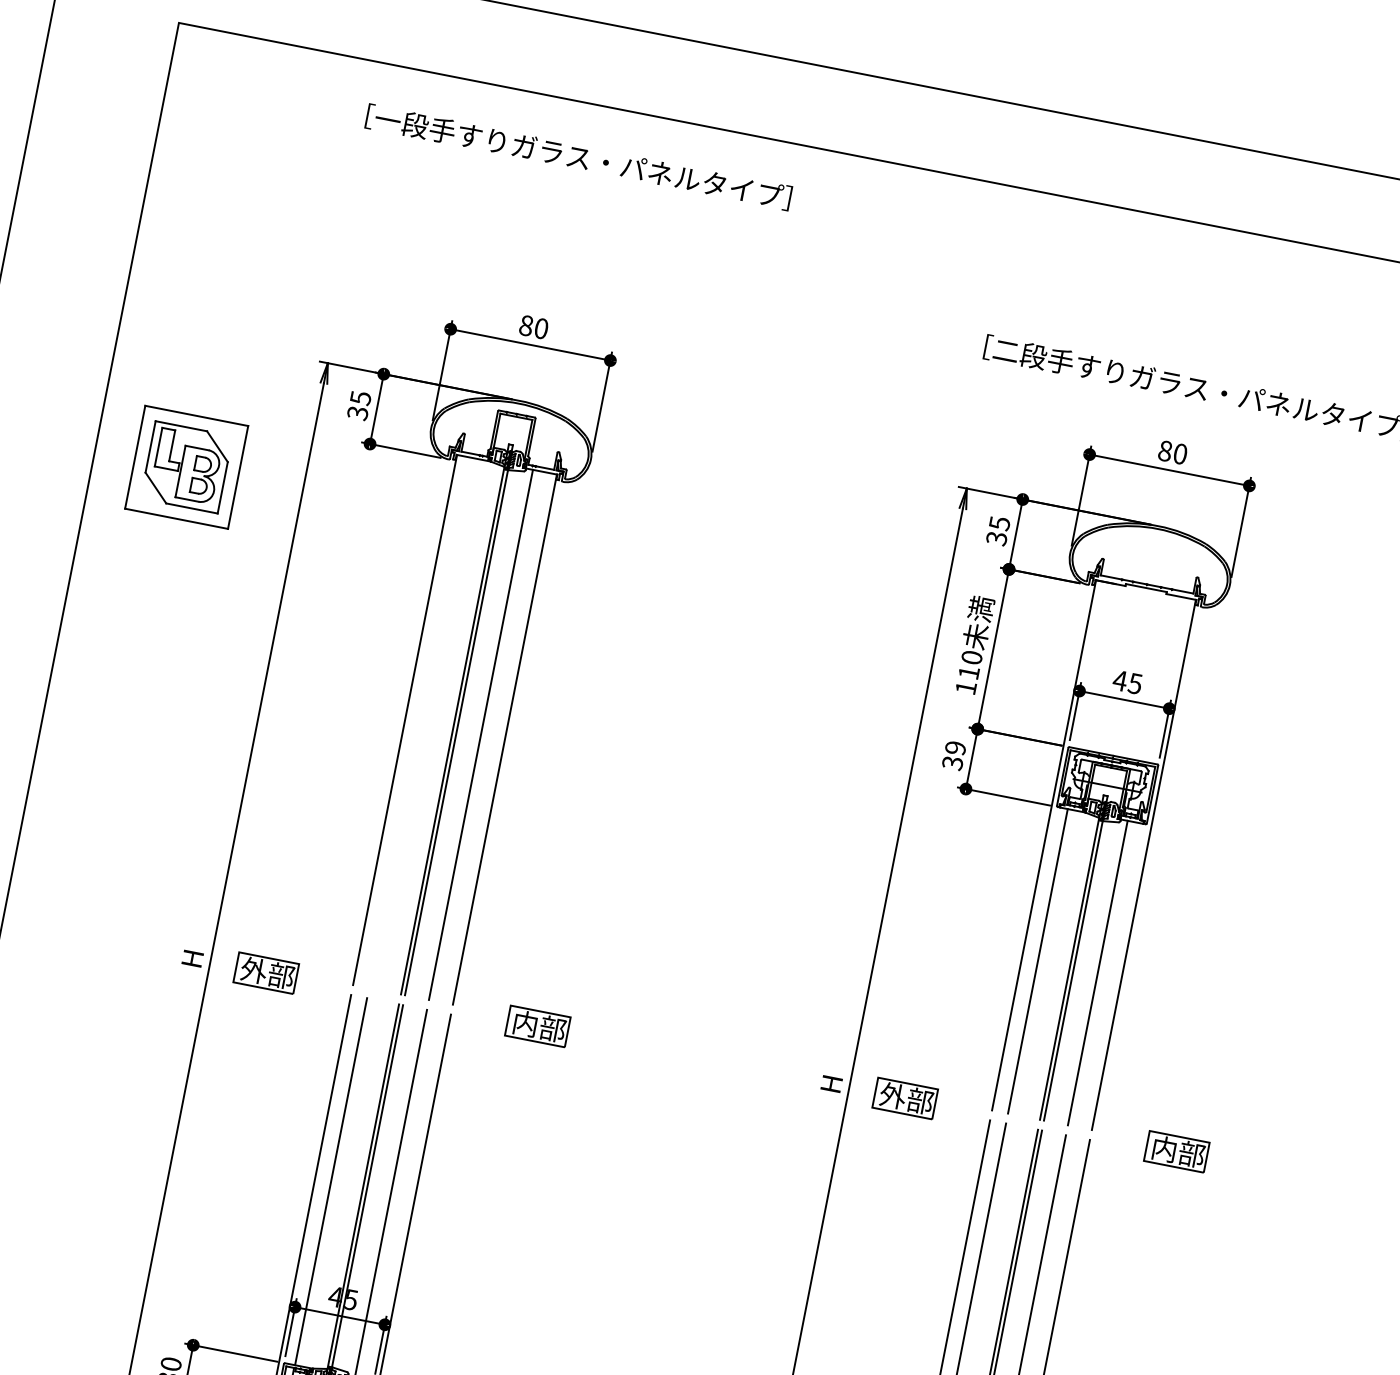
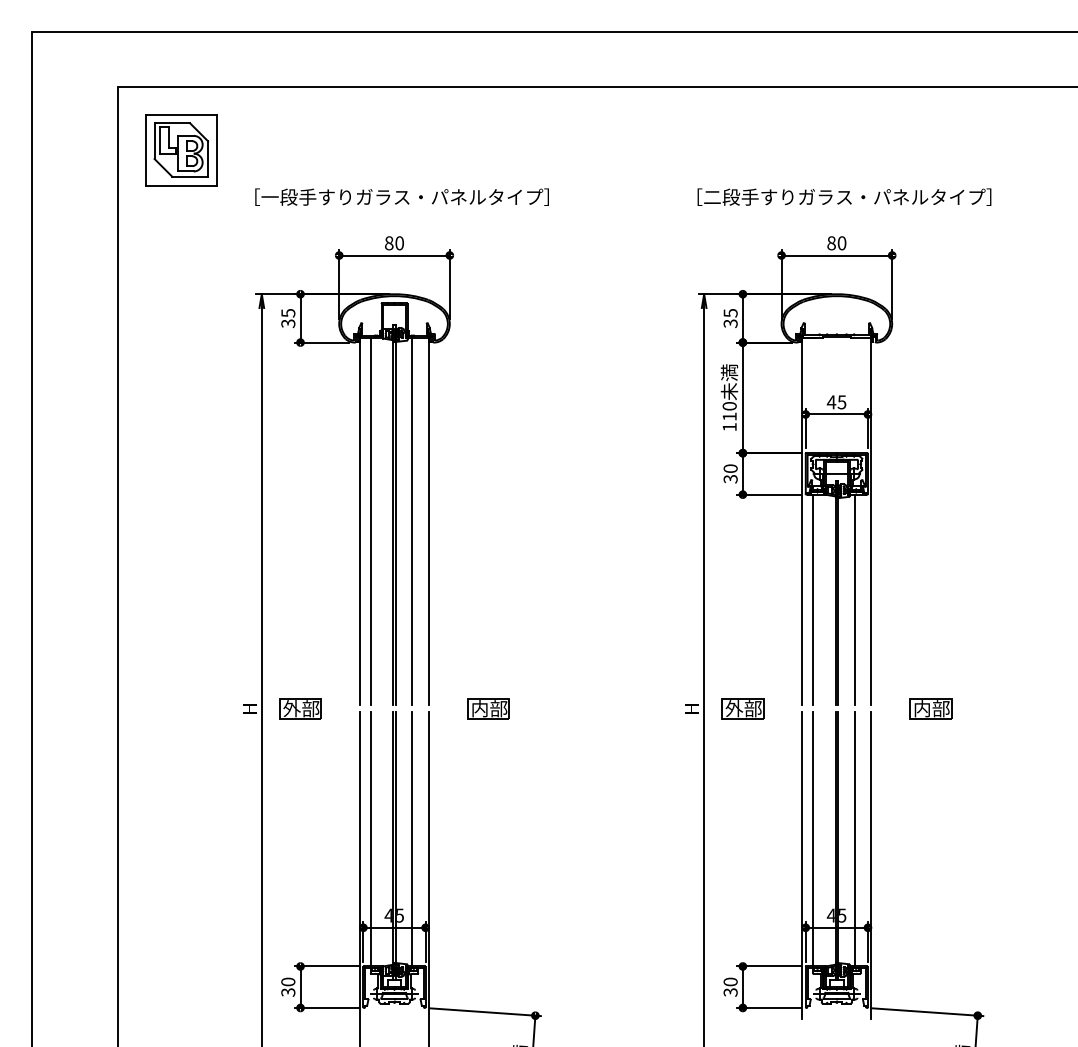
text: (578, 156) -> (401, 196), moved
part: (186, 467) -> (181, 150), moved
line: (421, 722) -> (371, 521), added
text: (955, 747) -> (730, 468), 39 -> 30

